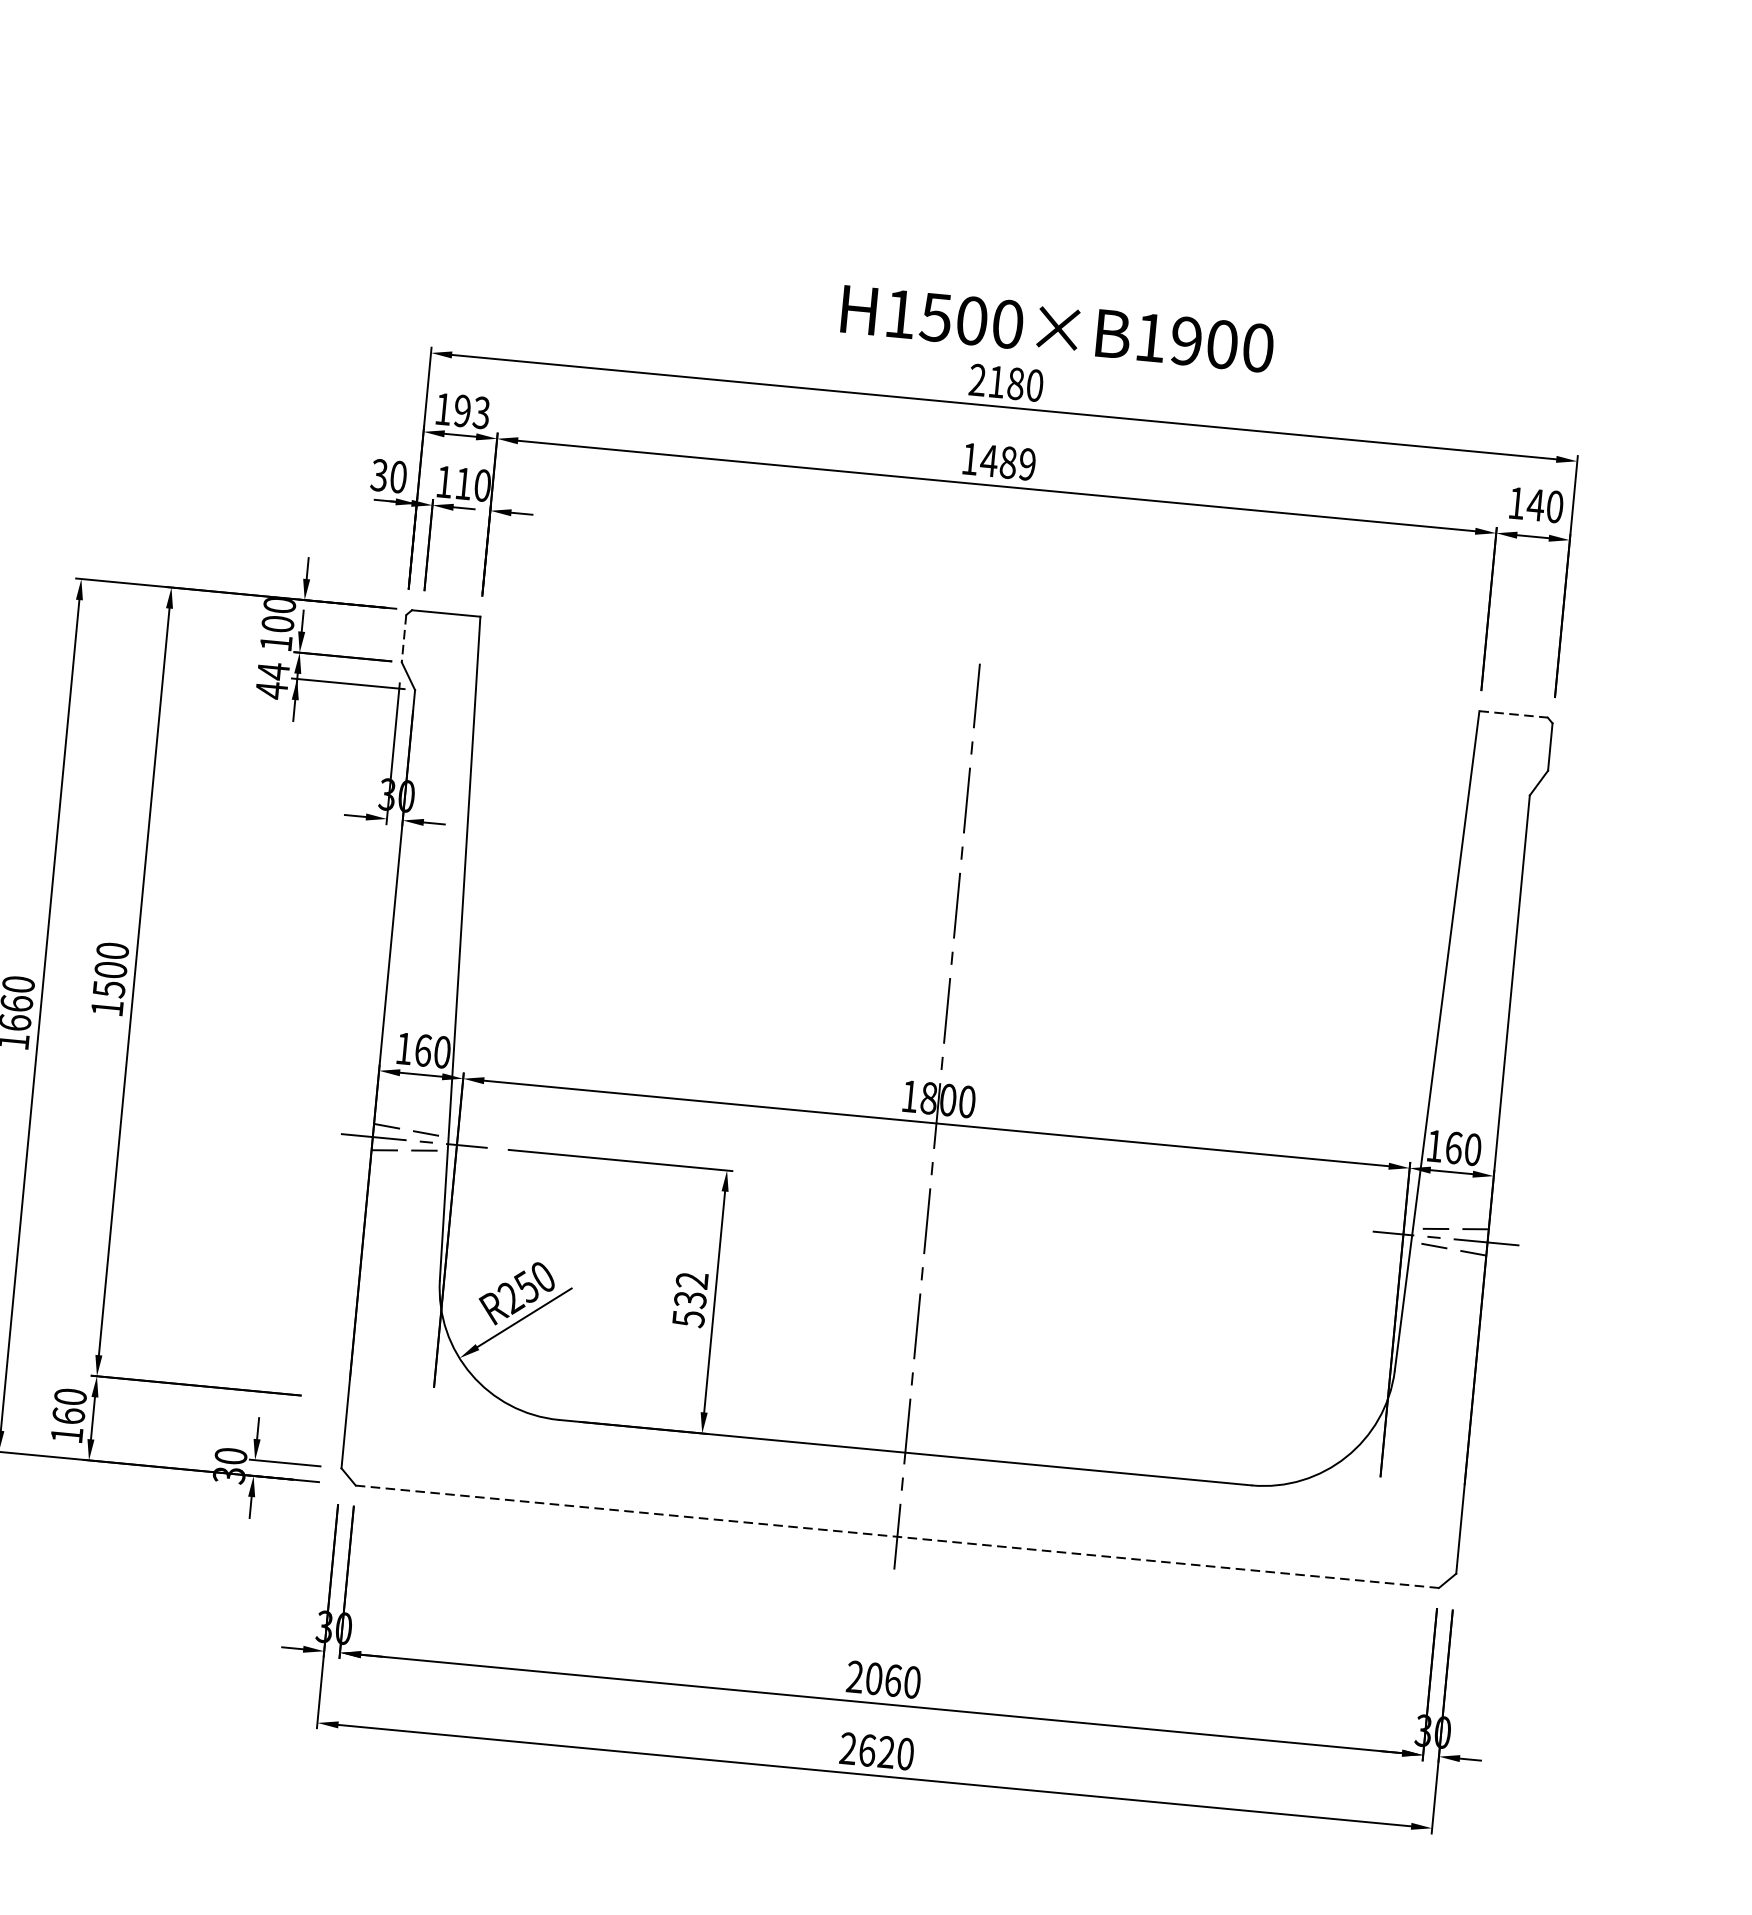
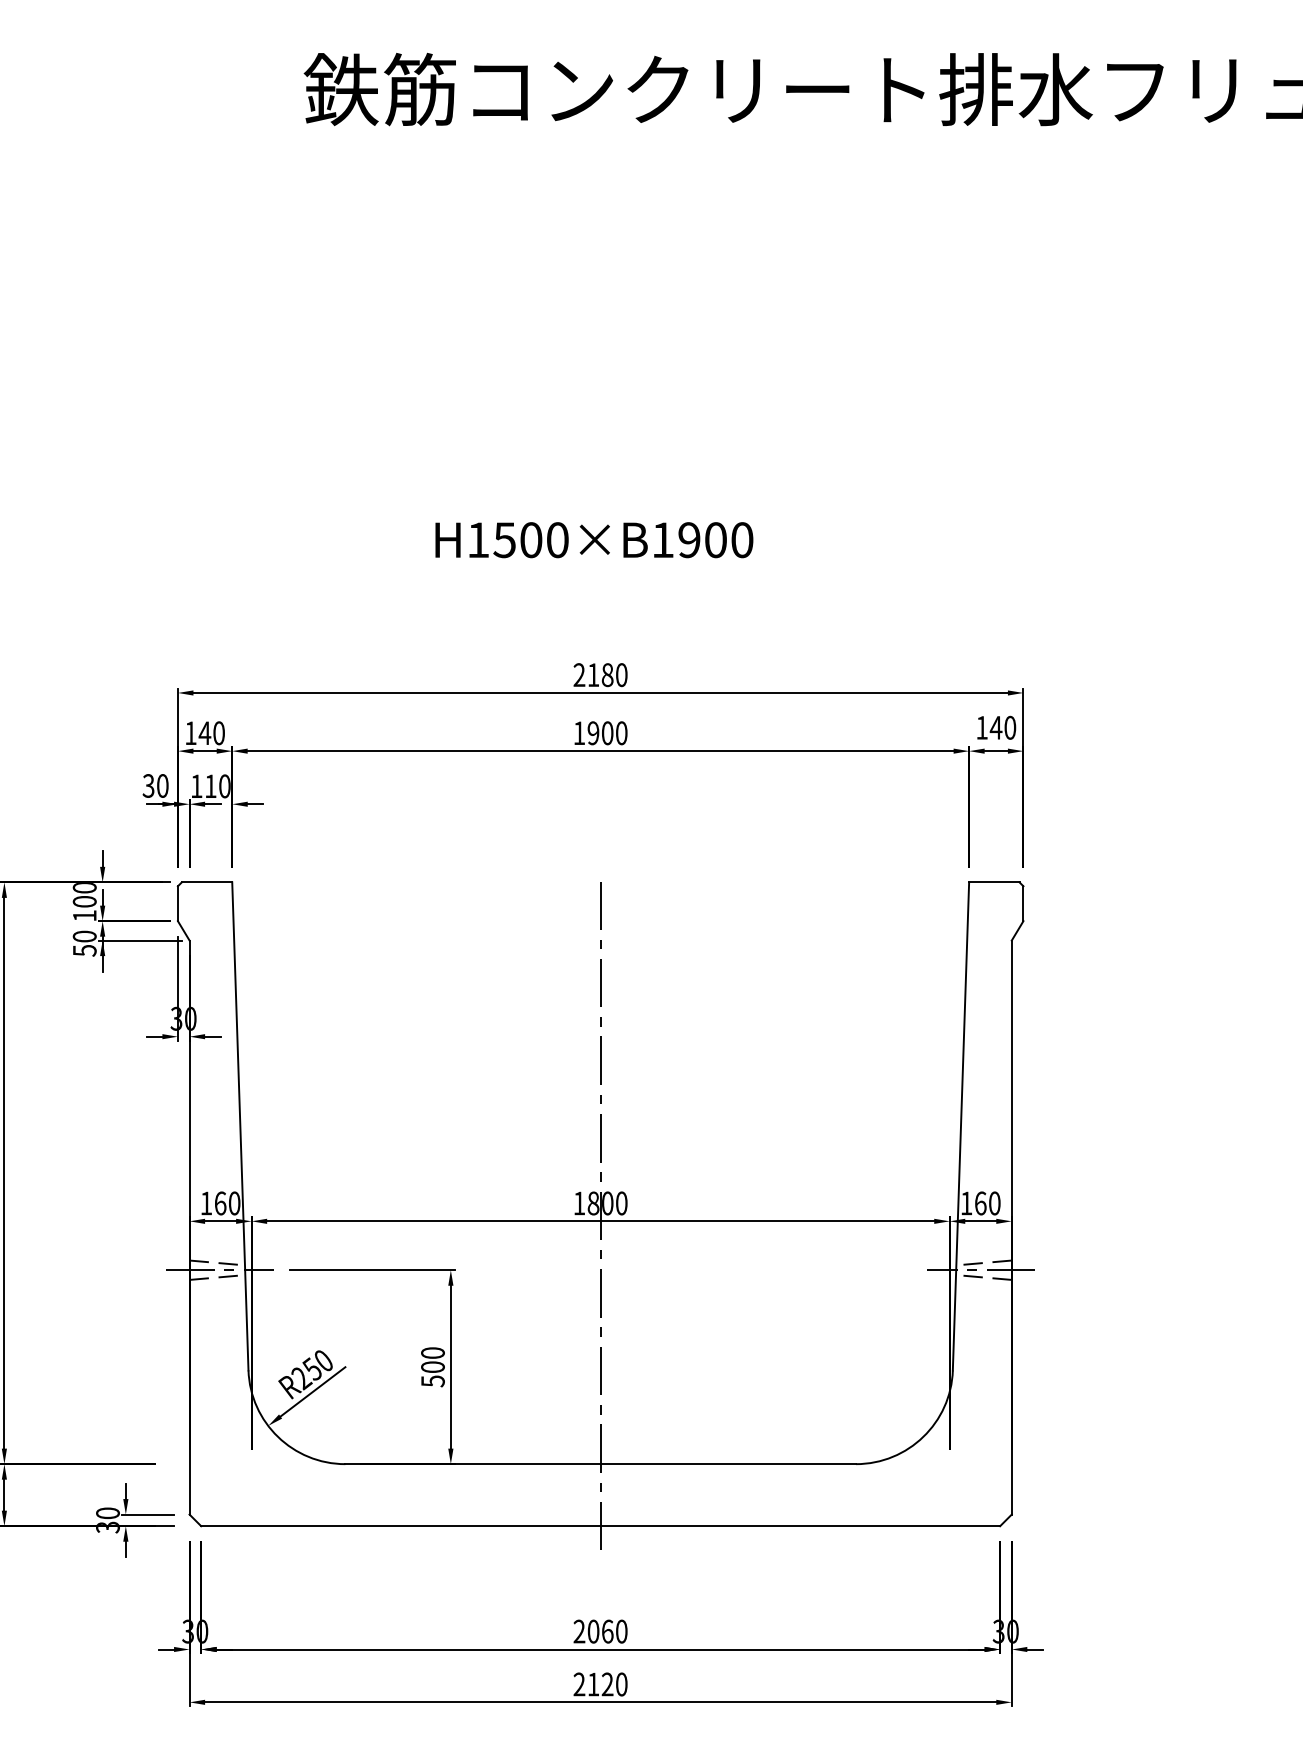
text: (1057, 329) -> (594, 540), moved
text: (471, 412) -> (211, 733), 193 -> 140
text: (1008, 462) -> (607, 733), 1489 -> 1900
line: (403, 639) -> (177, 904), dashed -> solid
text: (272, 680) -> (84, 943), 44 -> 50
line: (1513, 714) -> (994, 882), dashed -> solid
text: (690, 1290) -> (432, 1360), 532 -> 500
line: (898, 1537) -> (601, 1526), dashed -> solid
text: (867, 1750) -> (593, 1684), 2620 -> 2120

